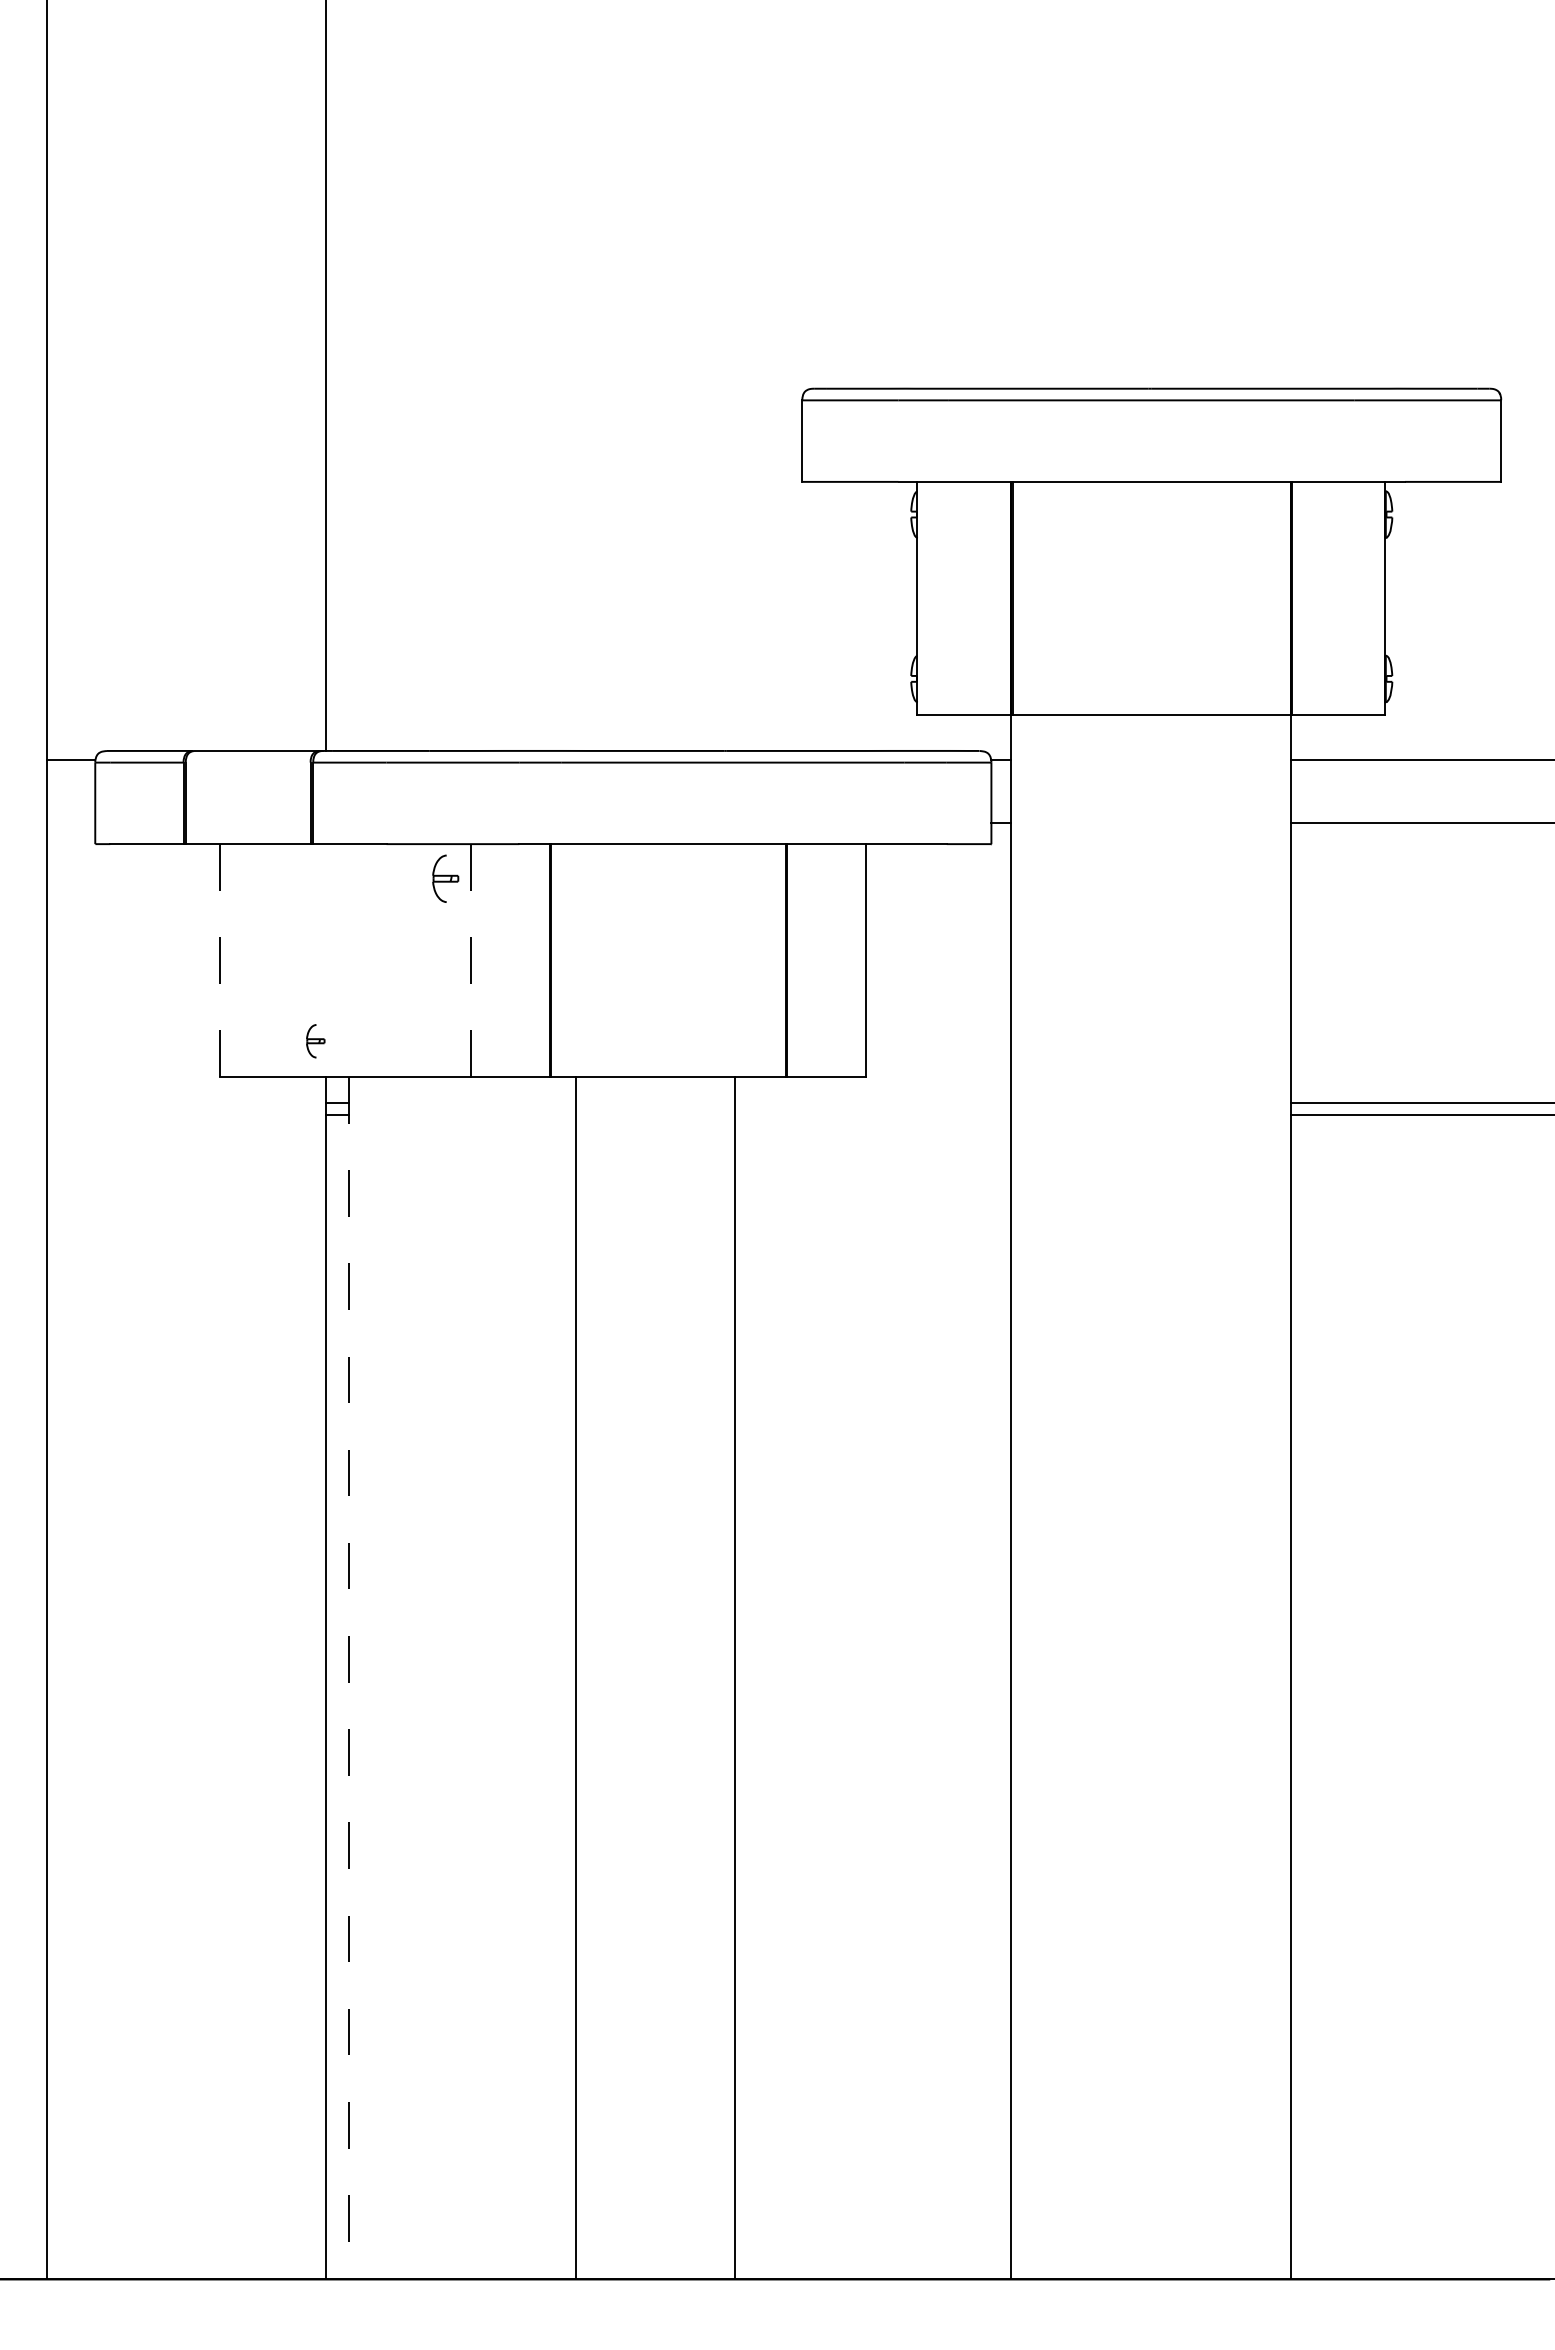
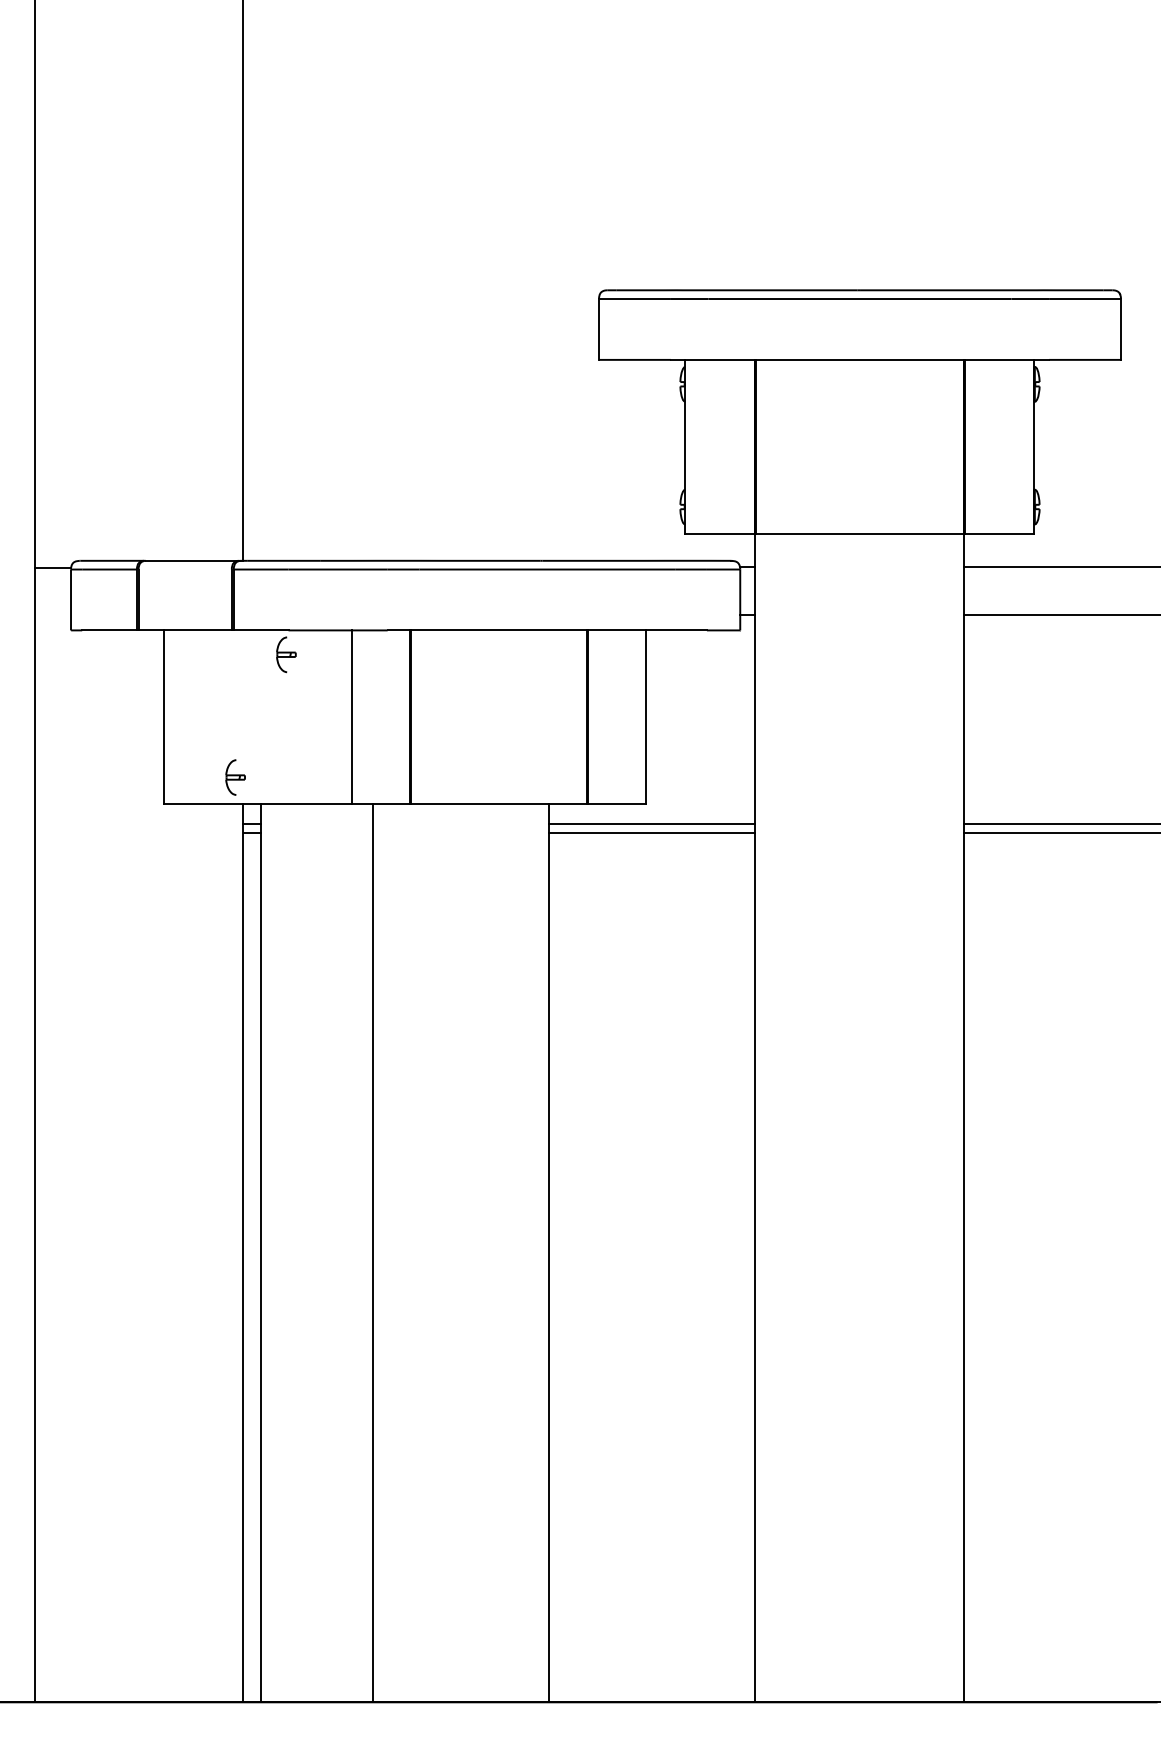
part: (445, 878) -> (286, 654), moved
line: (471, 960) -> (351, 717), dashed -> solid
line: (219, 961) -> (163, 718), dashed -> solid
part: (315, 1041) -> (235, 777), size x1.43
line: (873, 1102) -> (652, 823), added
line: (873, 1114) -> (652, 832), added
line: (349, 1678) -> (260, 1253), dashed -> solid
line: (576, 1678) -> (372, 1253), moved

